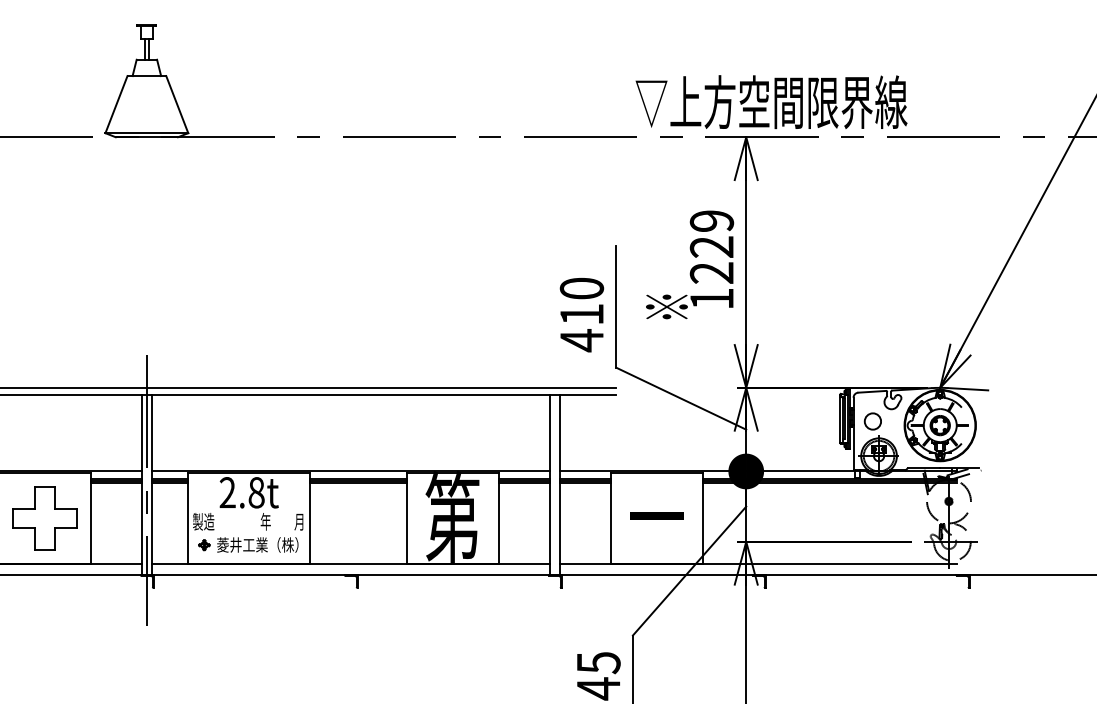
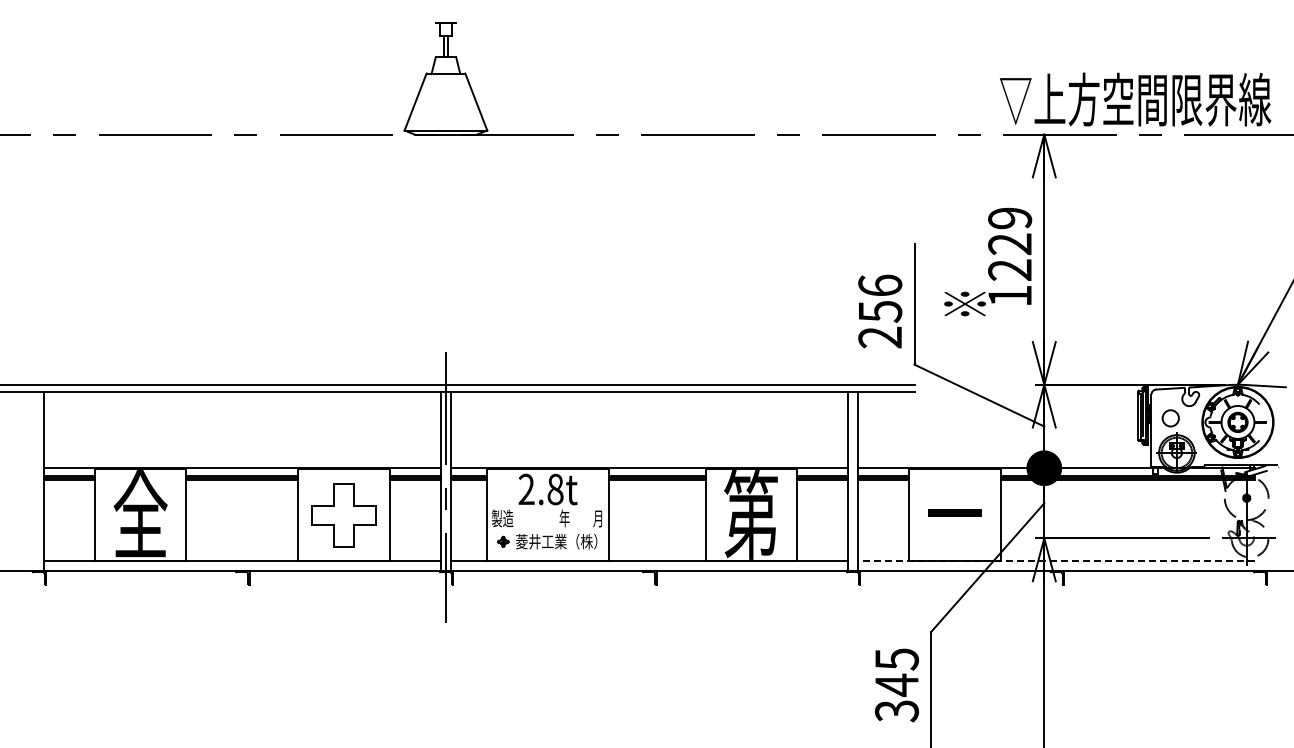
text: (771, 102) -> (1135, 99), moved
text: (582, 314) -> (880, 311), 410 -> 256
line: (758, 564) -> (1056, 561), solid -> dashed

